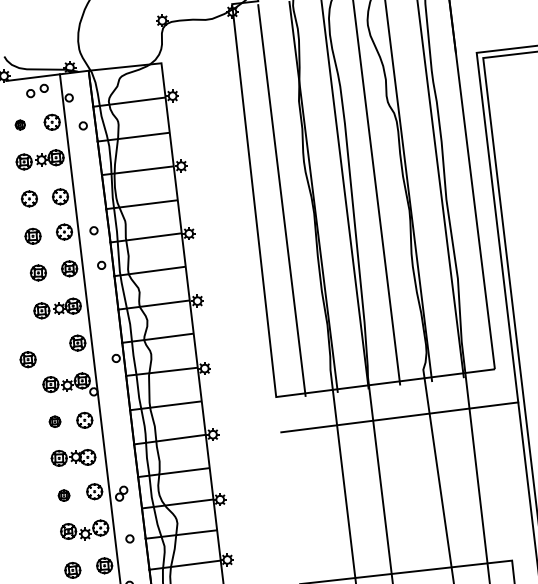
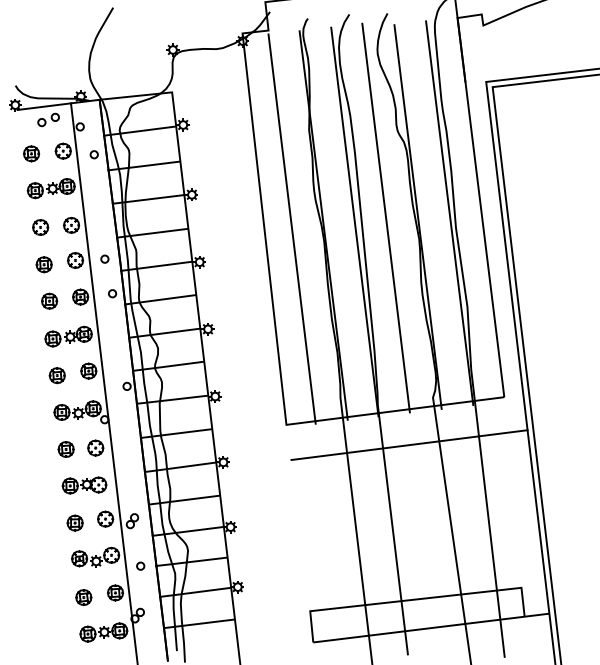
part: (20, 124) -> (31, 153), size x1.67
part: (27, 359) -> (56, 375), moved
part: (54, 421) -> (65, 449), size x1.43
part: (63, 495) -> (74, 522), size x1.43

